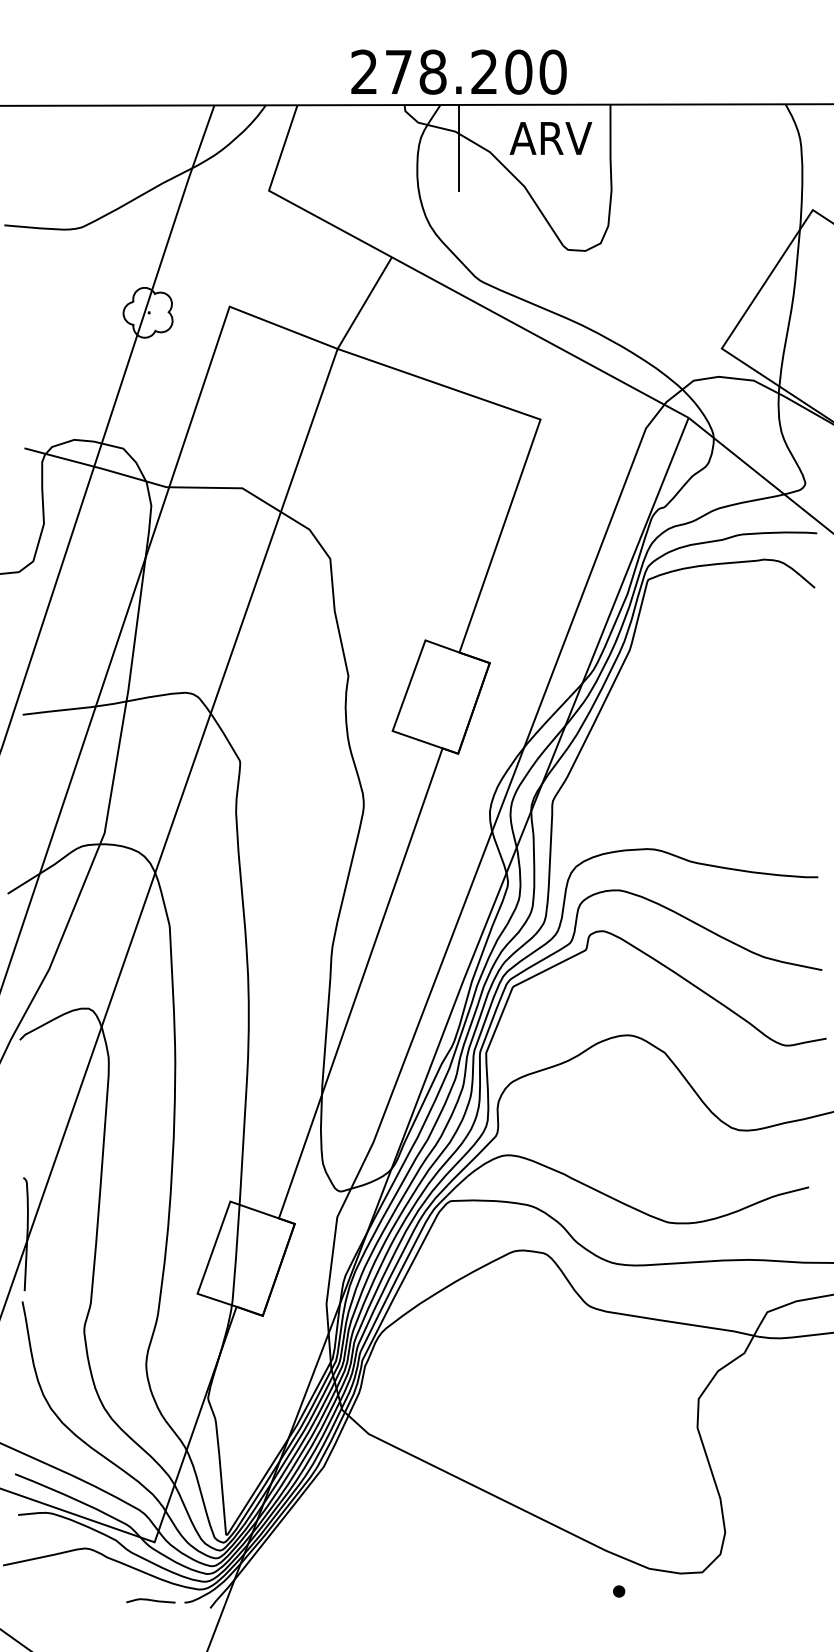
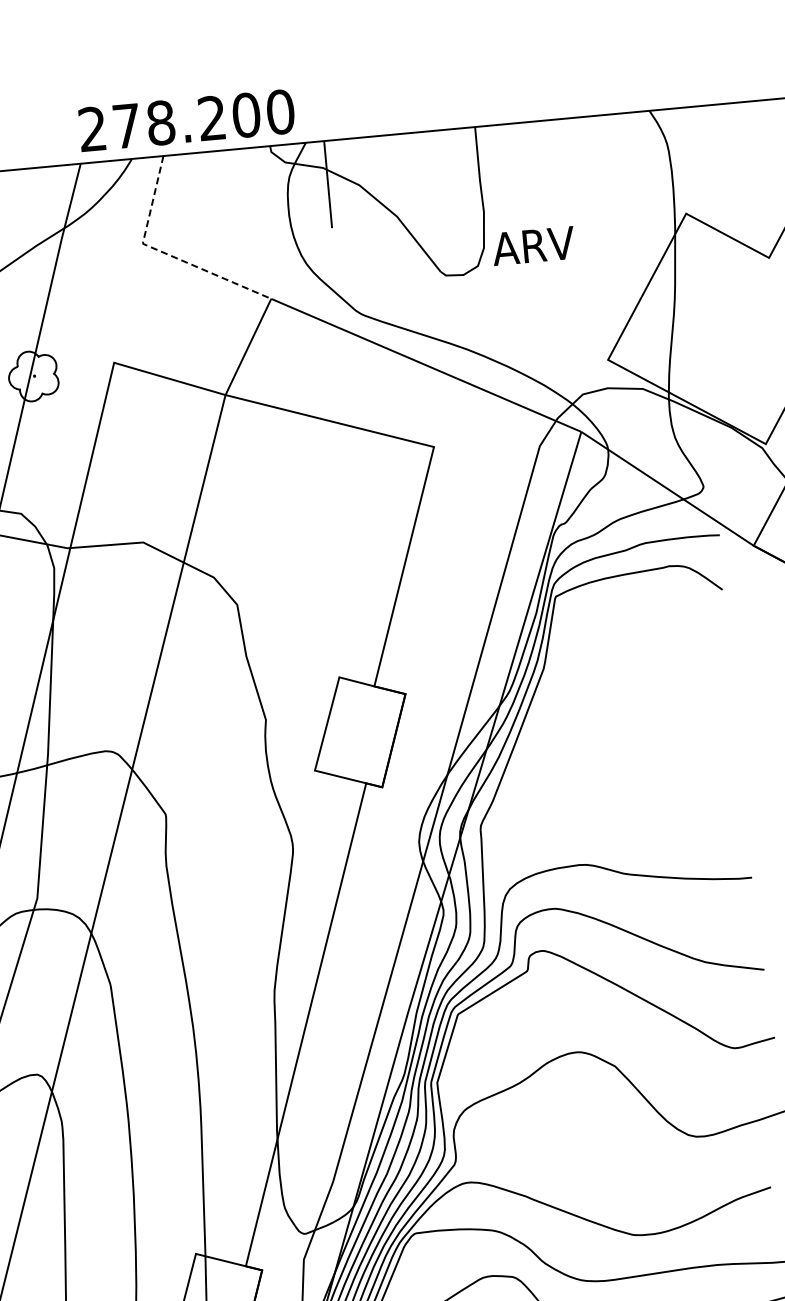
text: (458, 71) -> (186, 120), moved
text: (550, 138) -> (533, 246), moved
line: (290, 202) -> (165, 253), solid -> dashed

